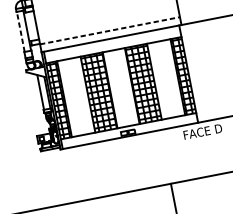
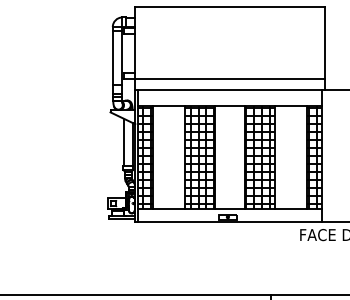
line: (110, 30) -> (230, 79), dashed -> solid
line: (20, 31) -> (113, 57), dashed -> solid

